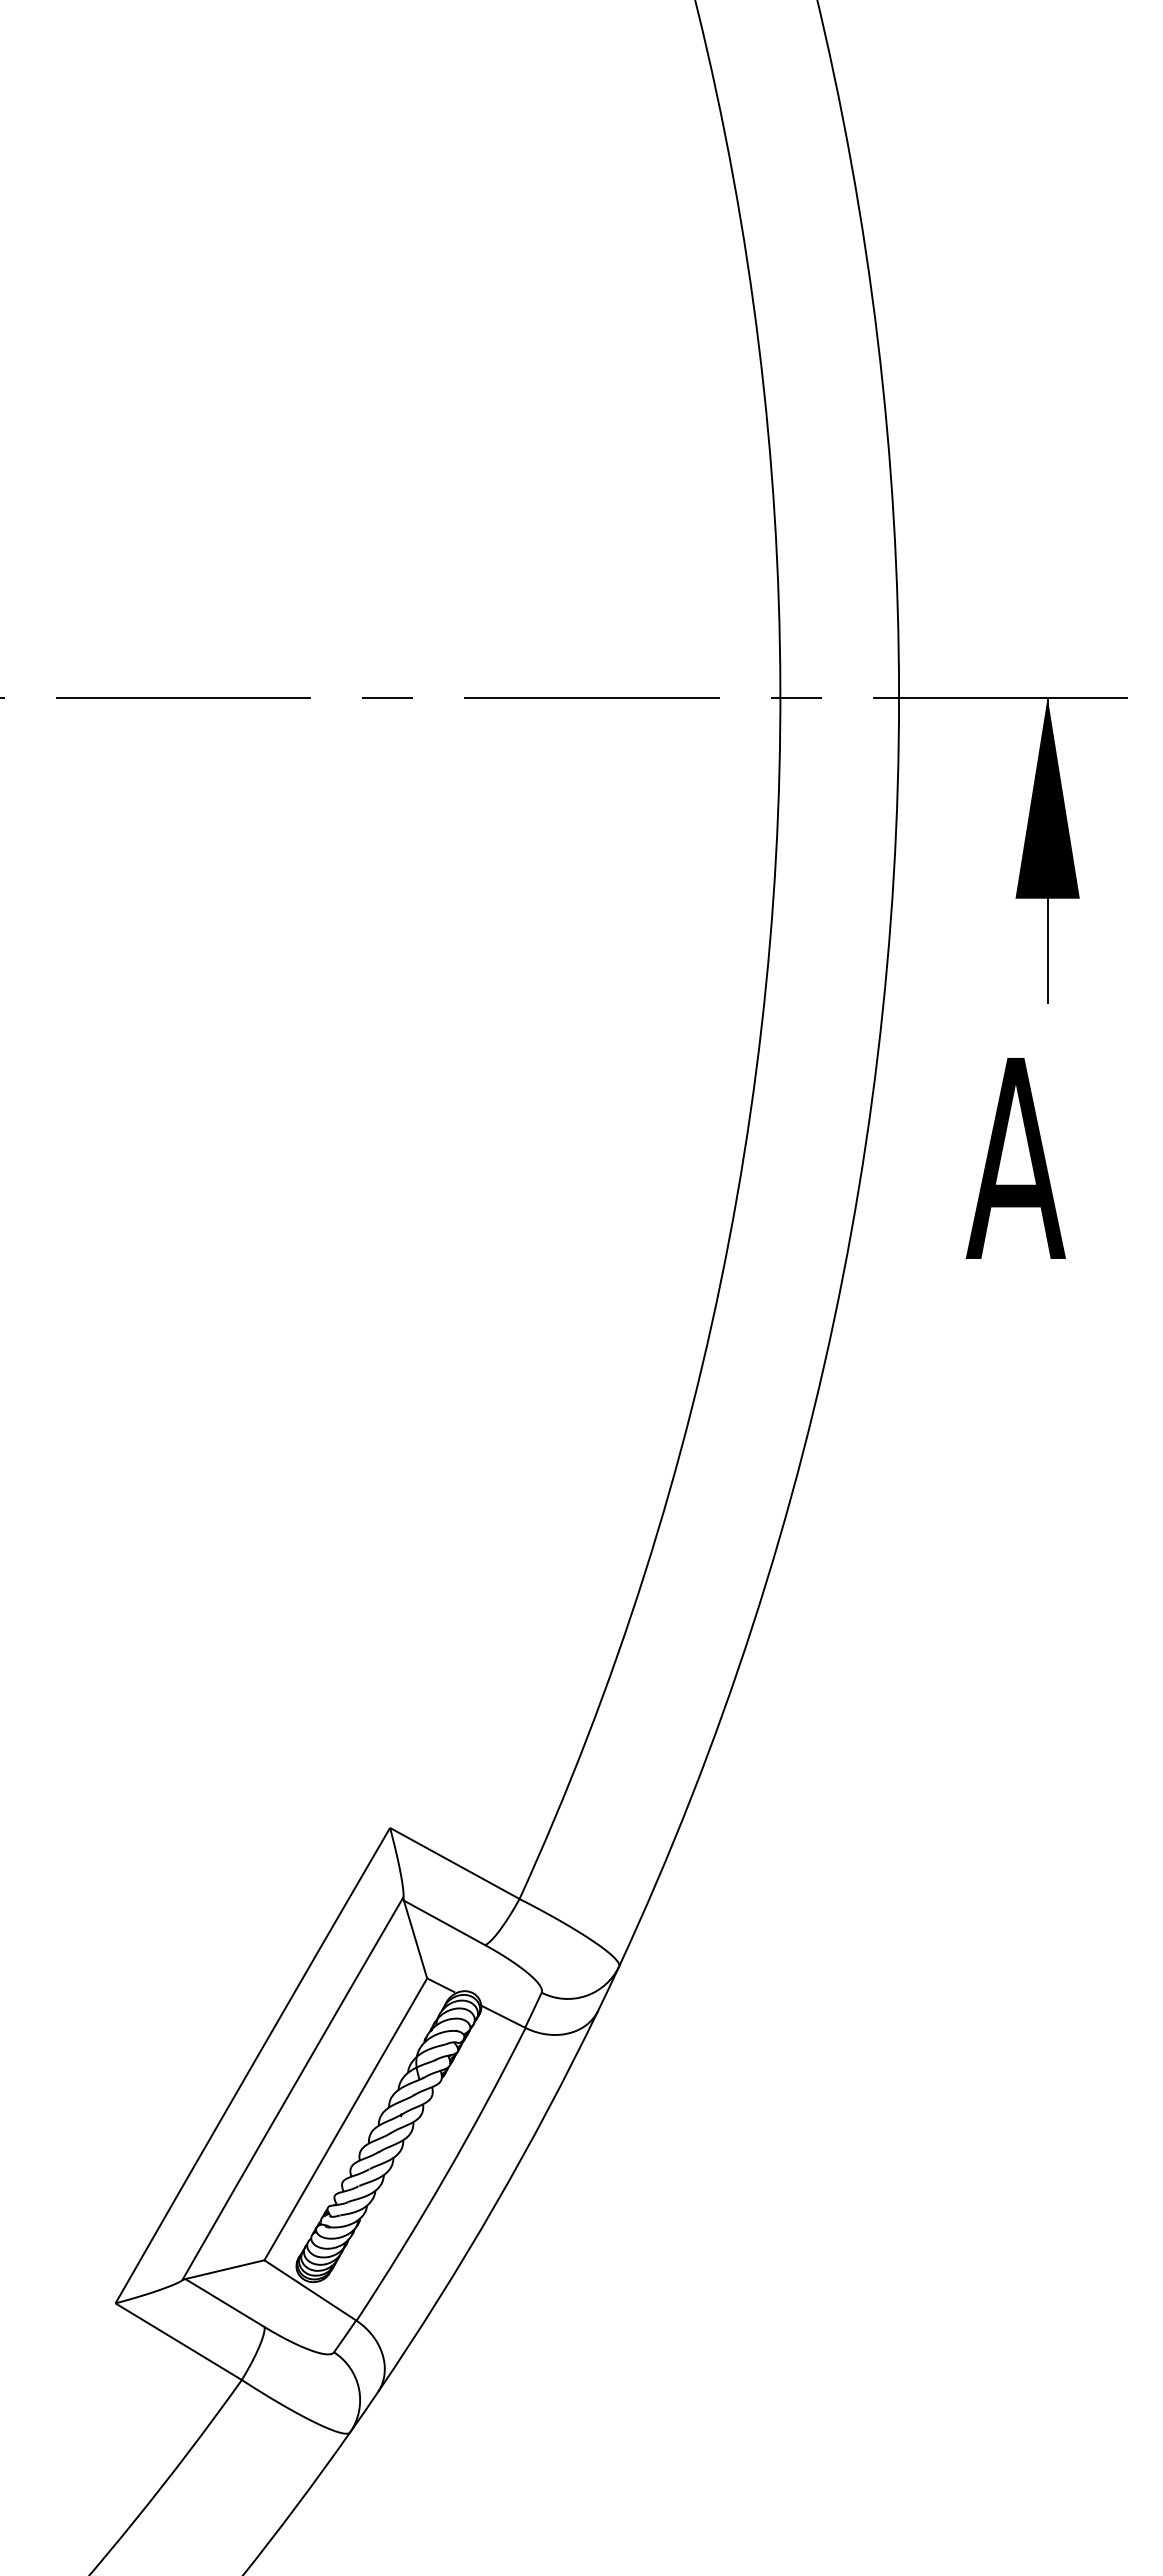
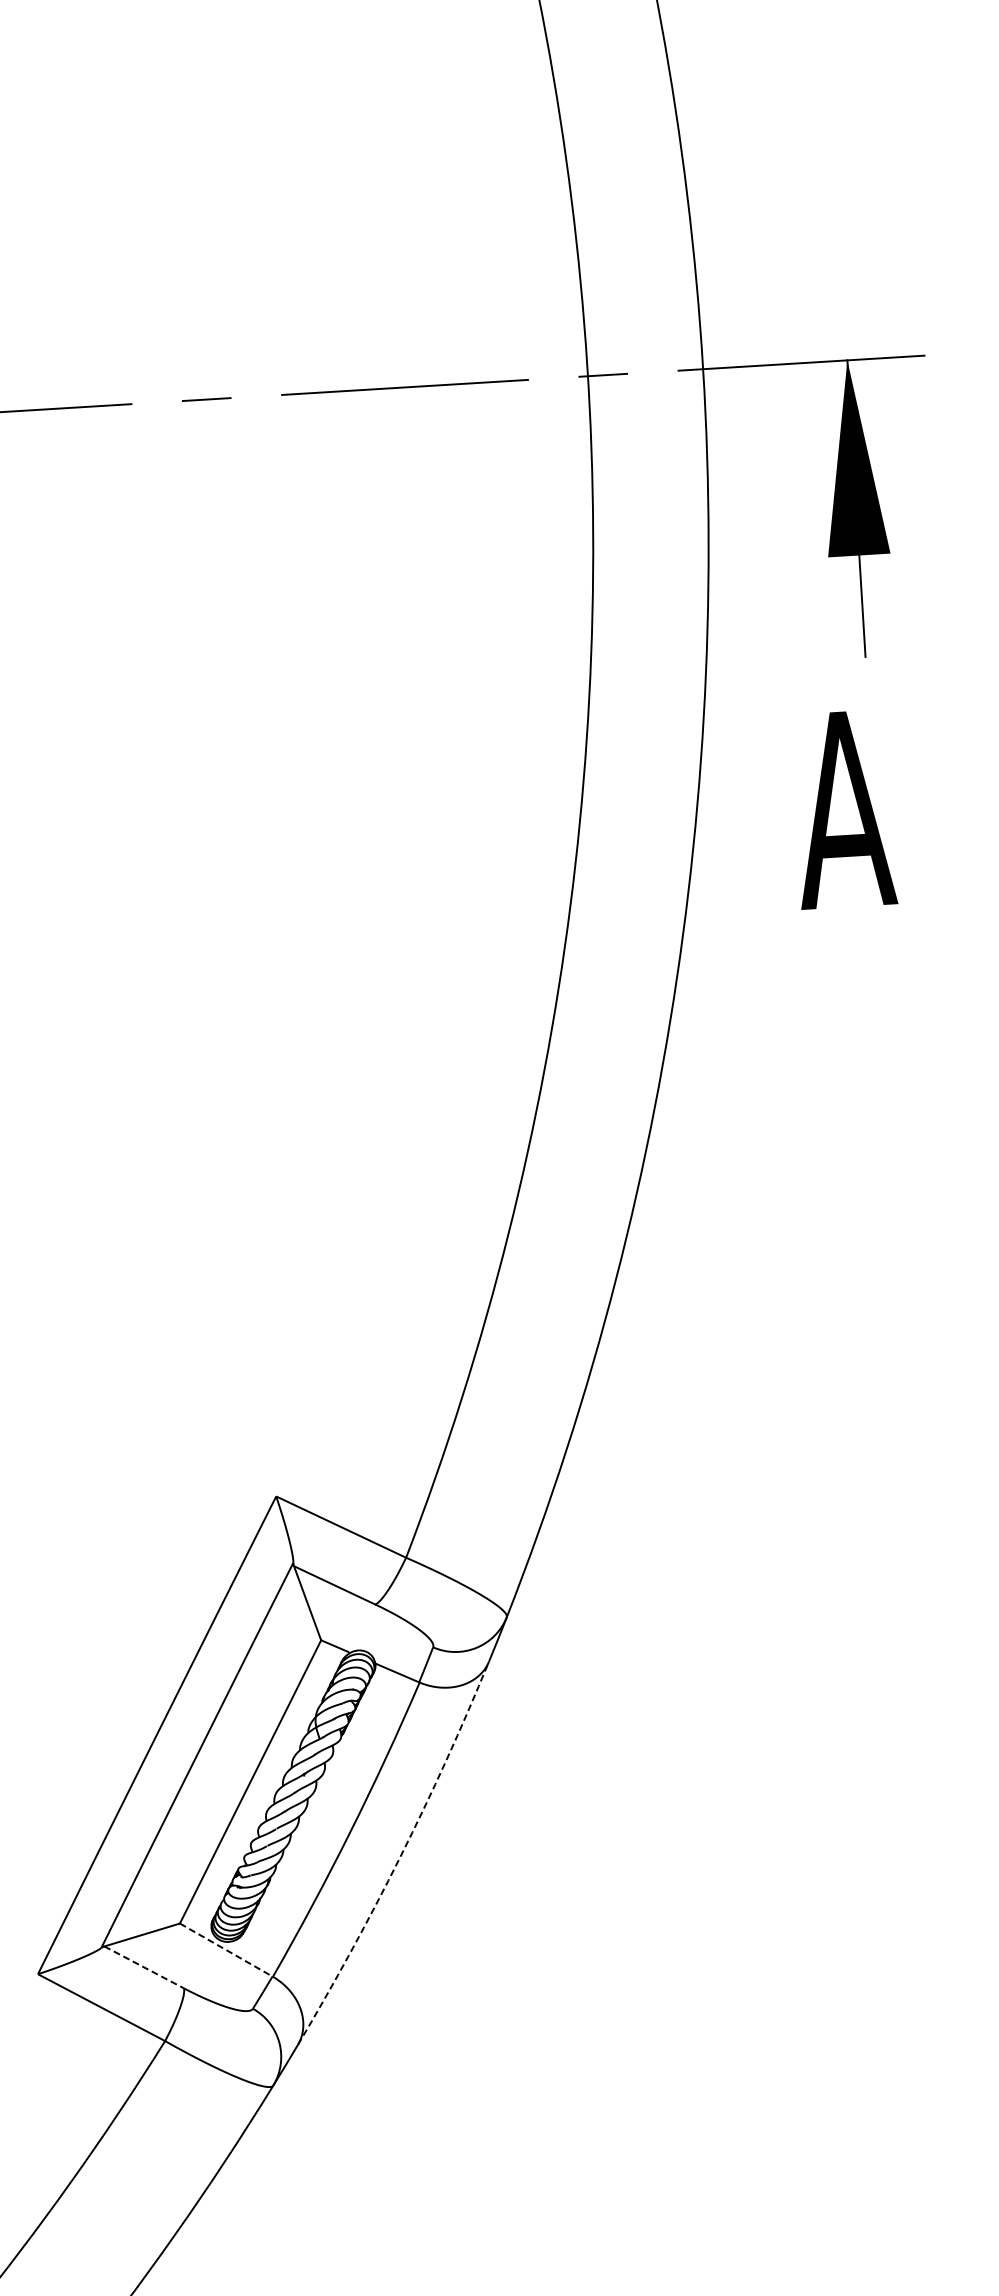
arc: (495, 2205) -> (400, 1856), solid -> dashed
line: (310, 2290) -> (226, 1950), solid -> dashed
line: (225, 2303) -> (144, 1967), solid -> dashed

